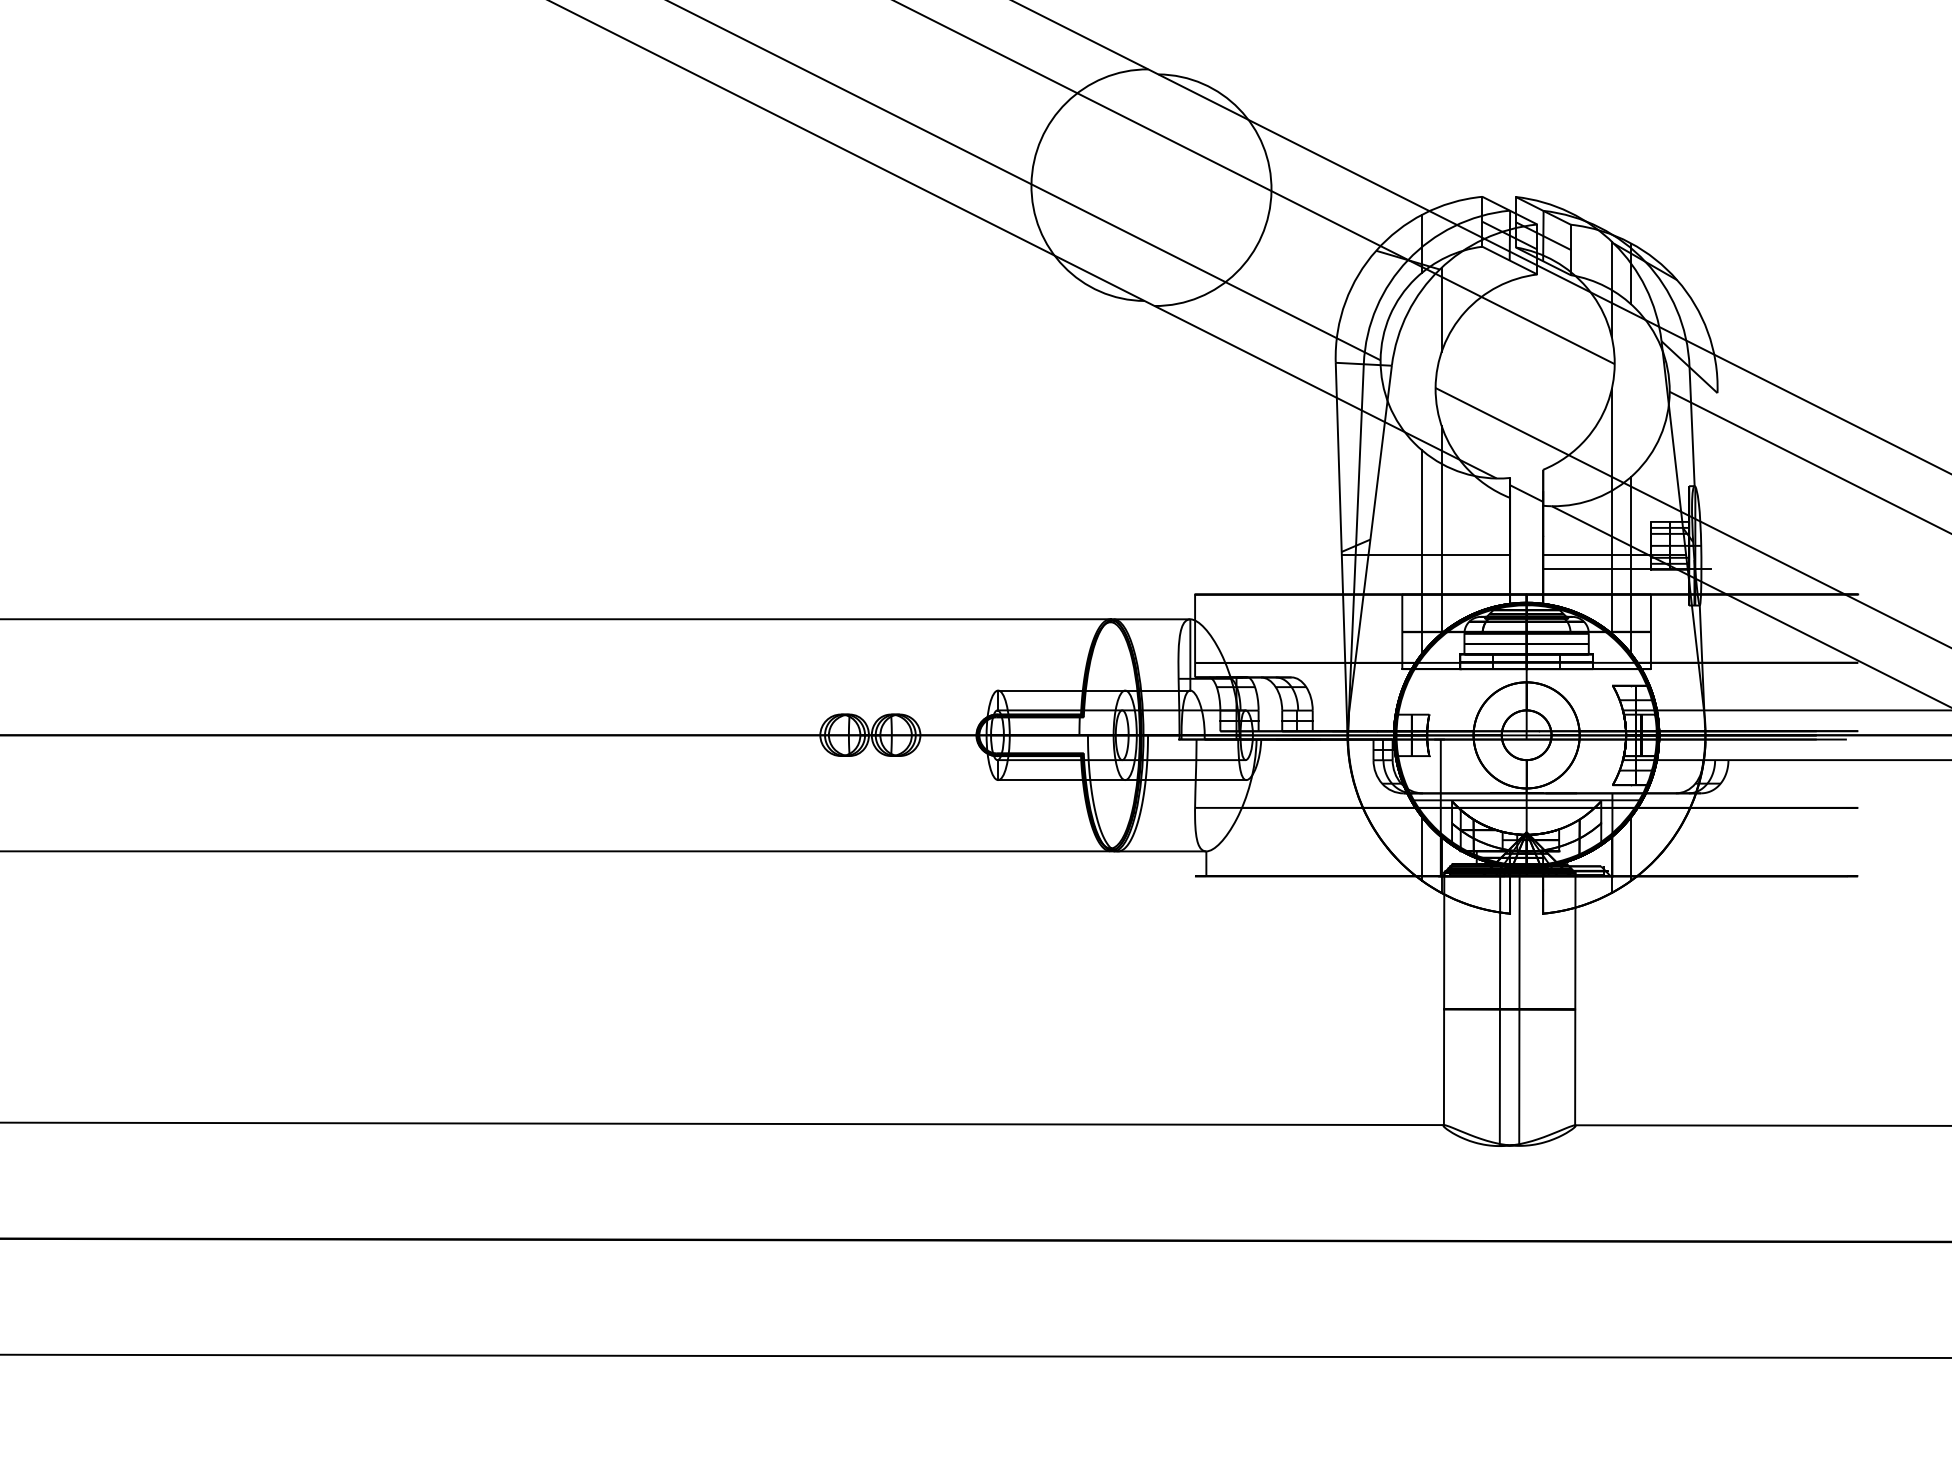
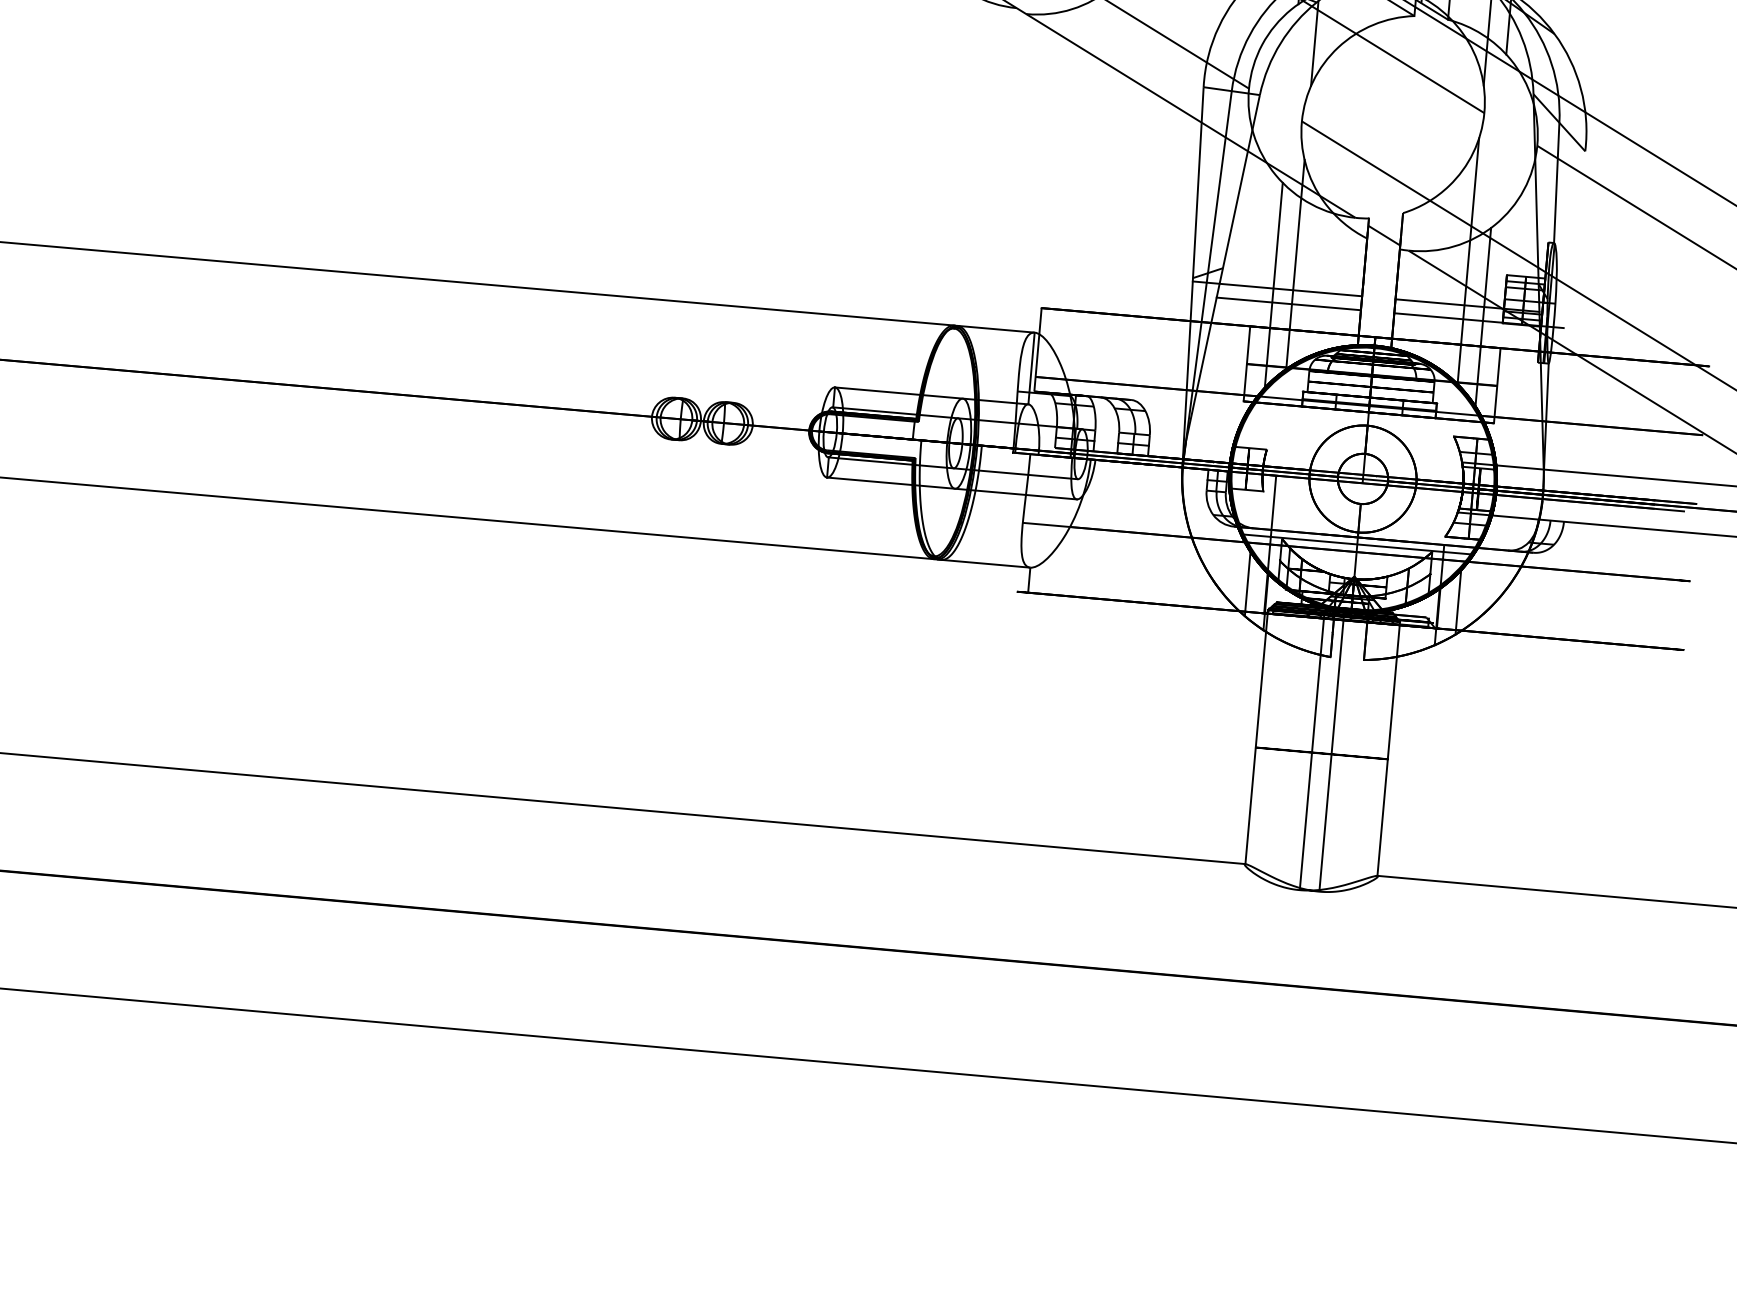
line: (1438, 569) -> (1288, 304), added

